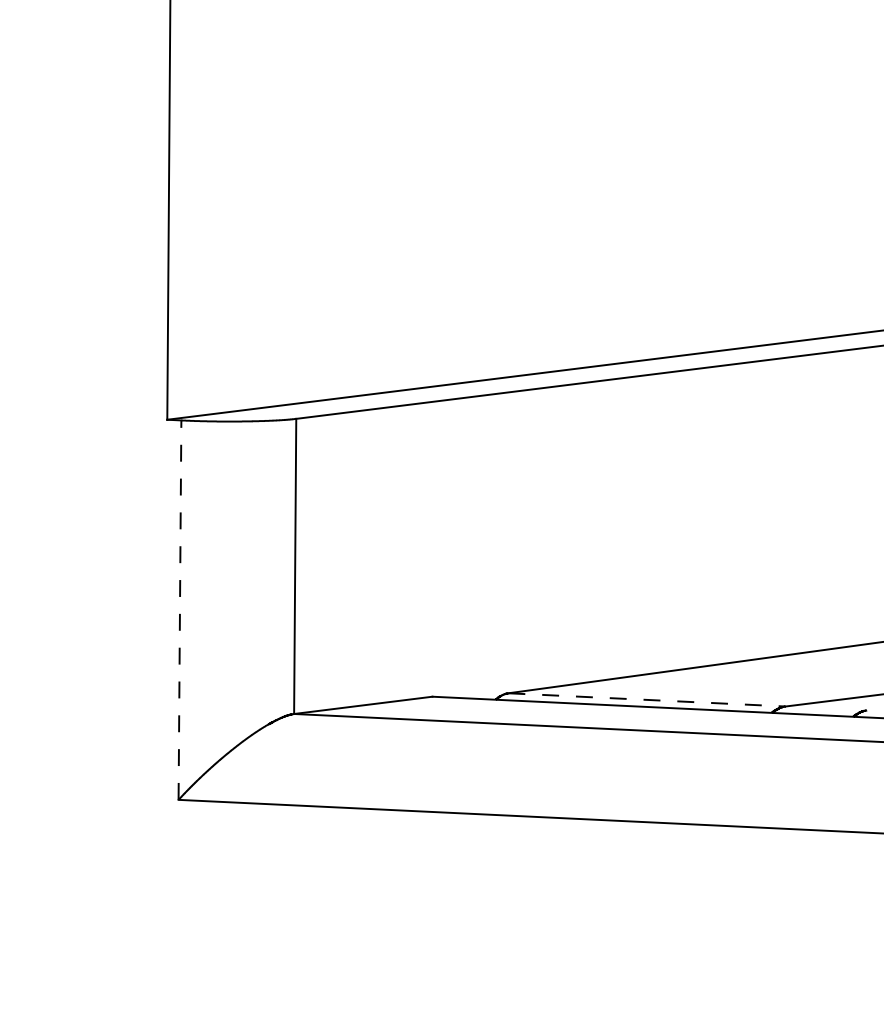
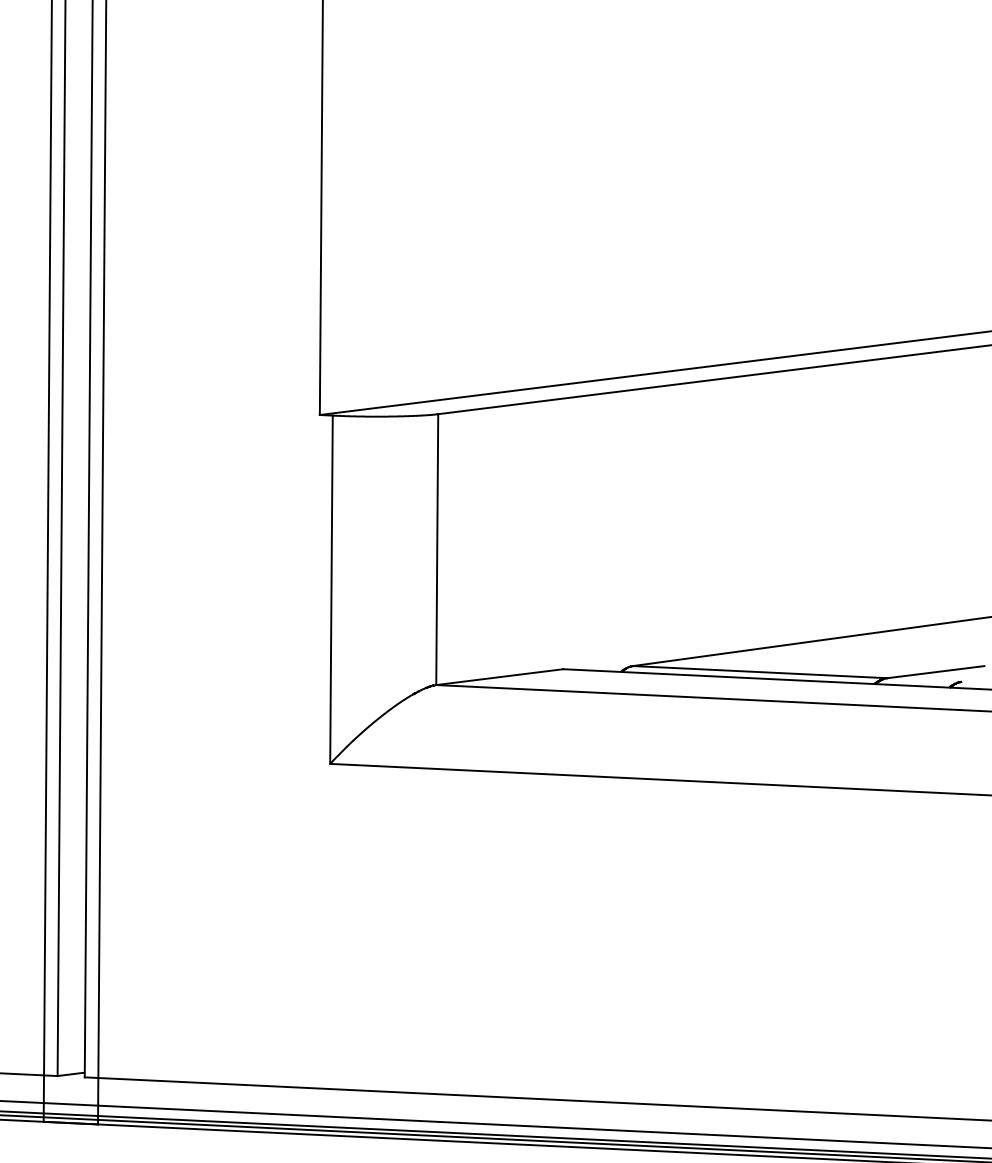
line: (179, 609) -> (331, 589), dashed -> solid
line: (647, 700) -> (760, 672), dashed -> solid

